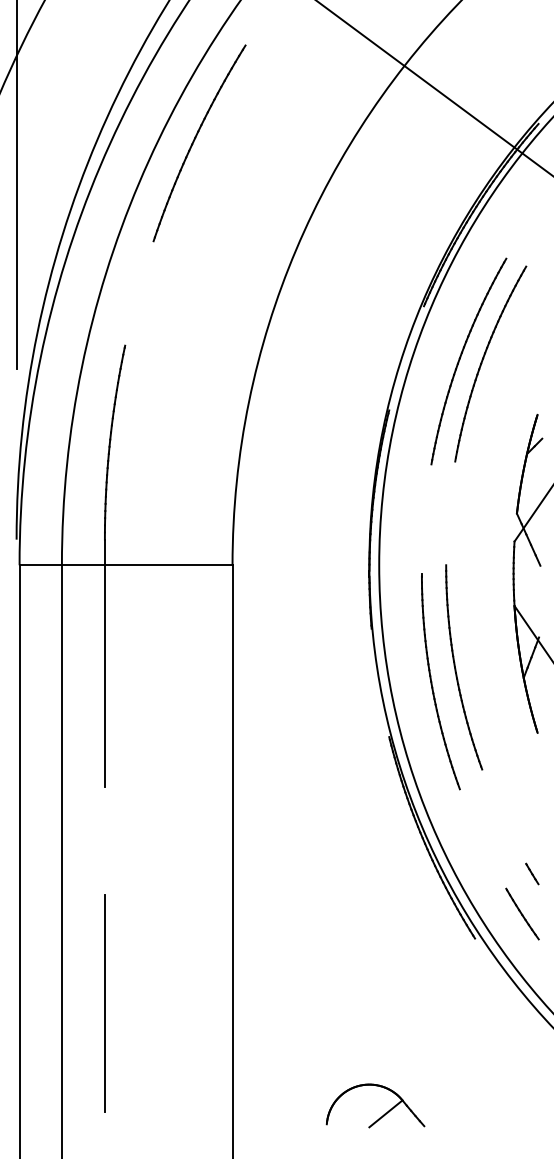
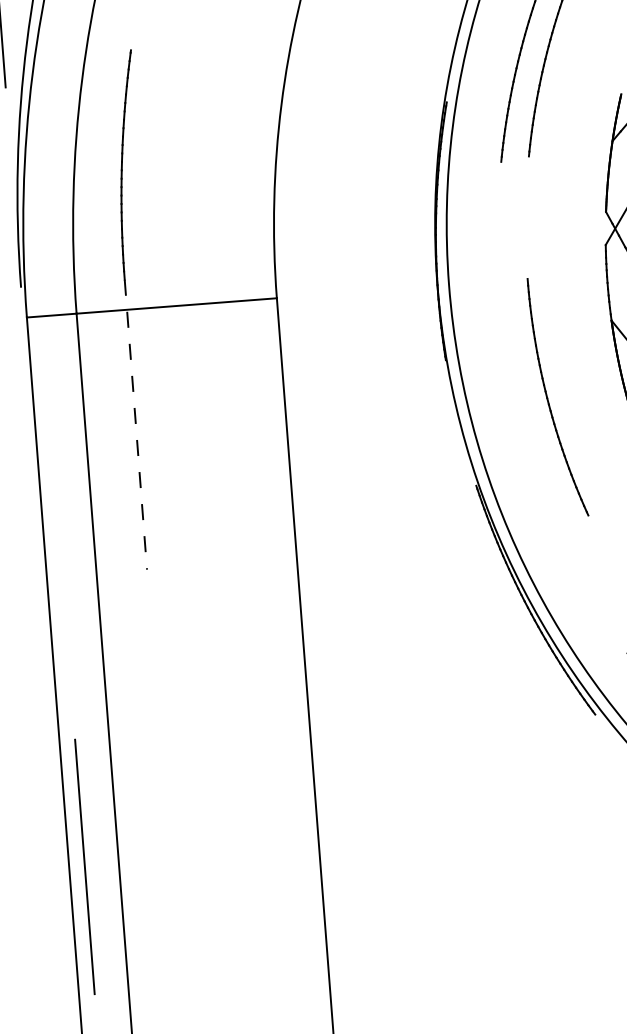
line: (104, 663) -> (135, 425), solid -> dashed
part: (432, 681) -> (522, 416), removed
line: (104, 1003) -> (84, 867), moved
part: (384, 1113) -> (504, 928), removed

